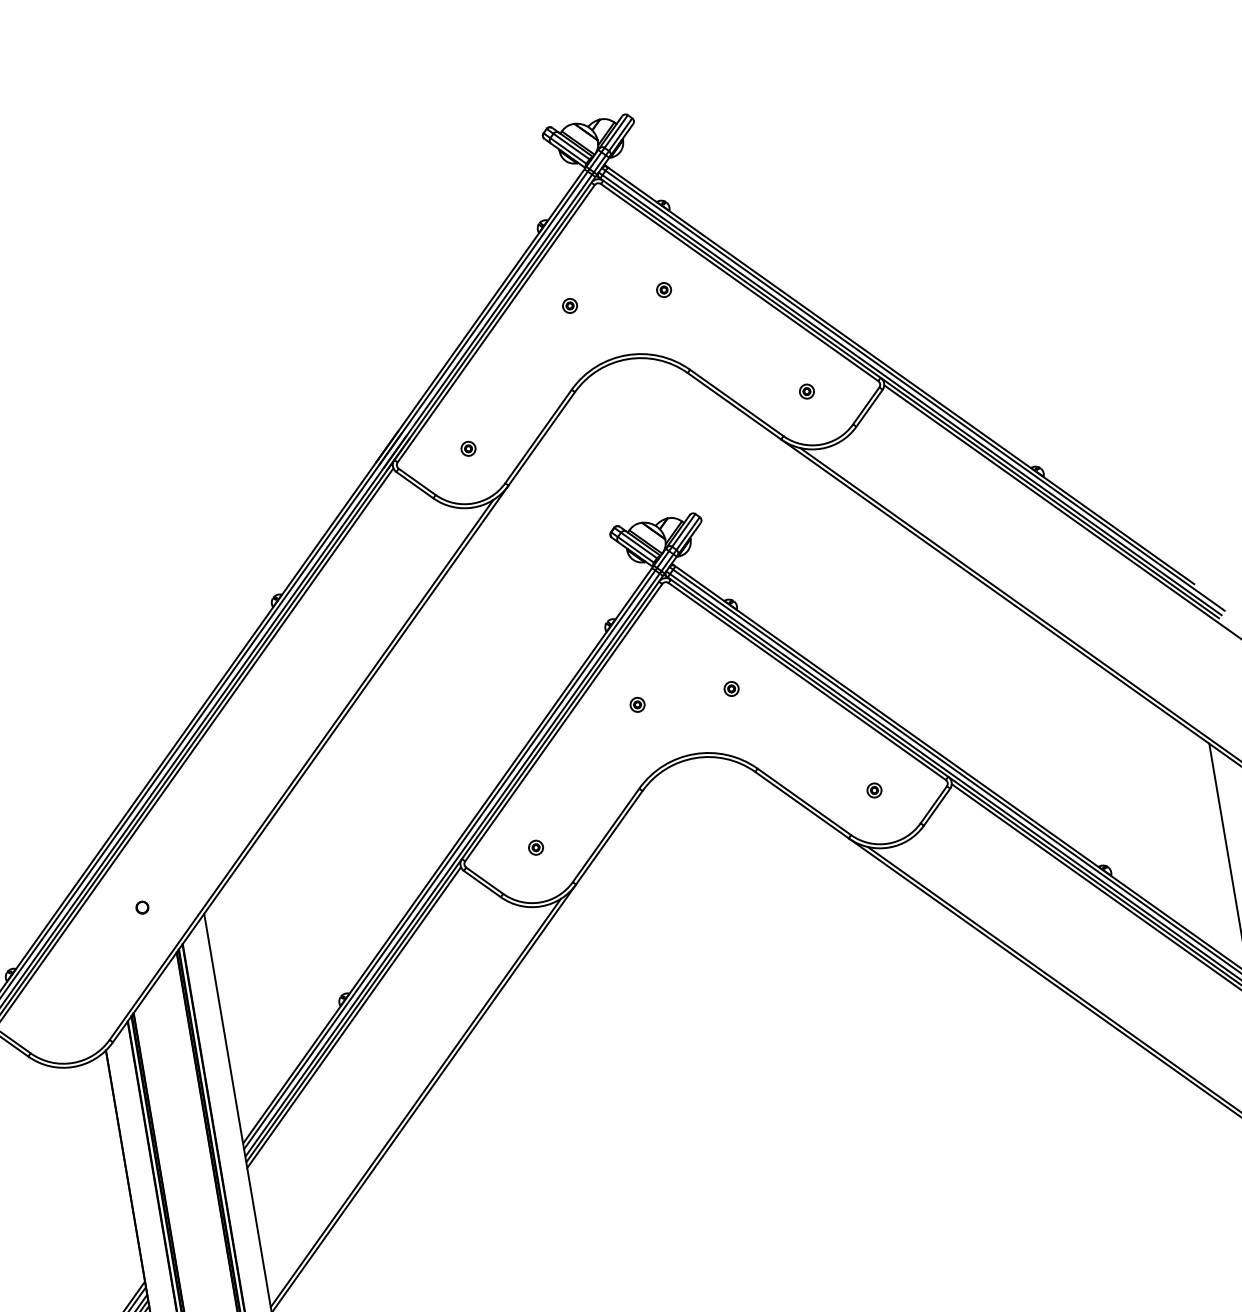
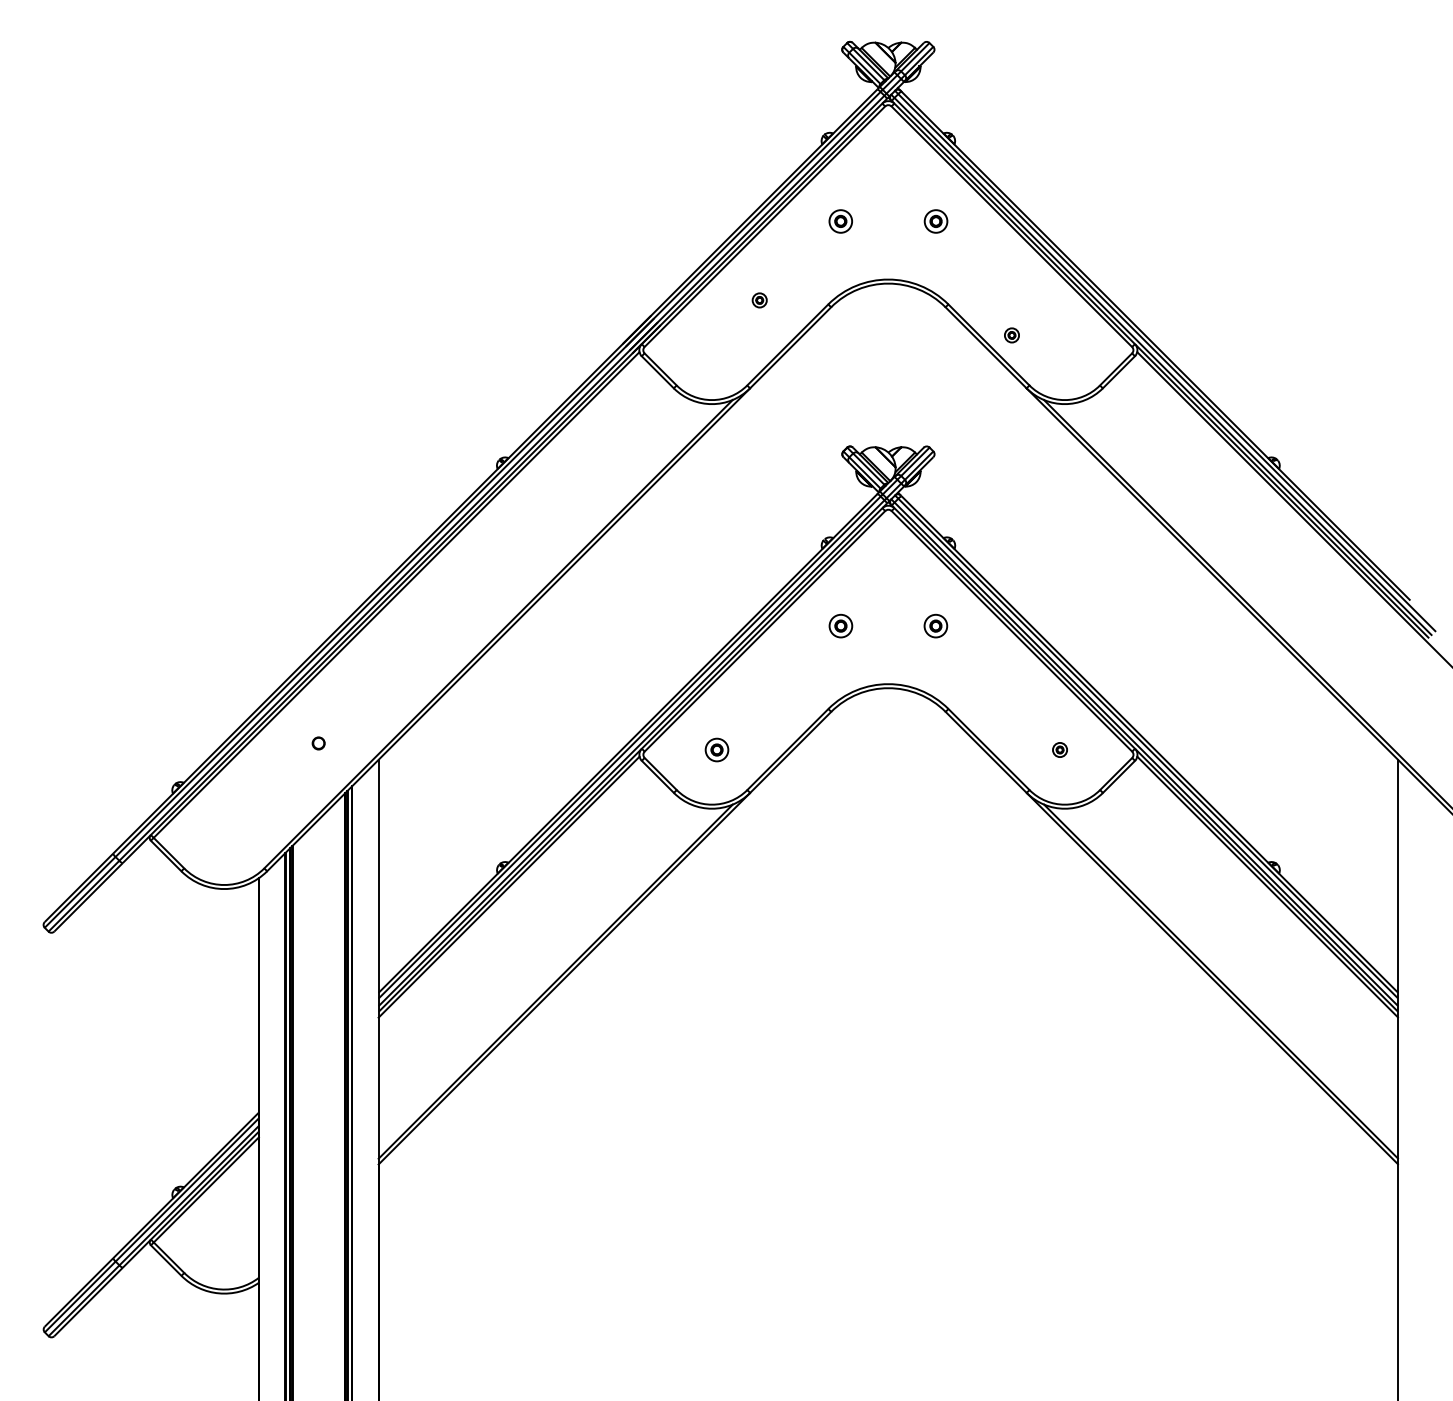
part: (663, 290) -> (935, 221), size x1.6
part: (569, 306) -> (840, 221), size x1.6
part: (806, 391) -> (1011, 335), moved
part: (468, 448) -> (759, 300), moved
part: (731, 688) -> (936, 625), size x1.6
part: (637, 704) -> (840, 625), size x1.6
part: (535, 847) -> (716, 749), size x1.6

